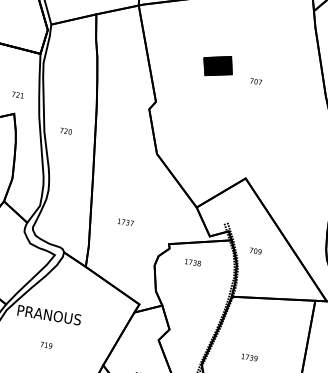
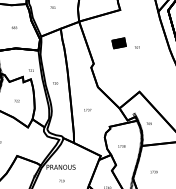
text: (125, 223) -> (87, 110), moved
text: (192, 262) -> (121, 146), moved

